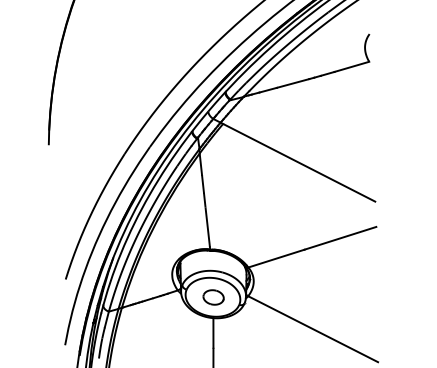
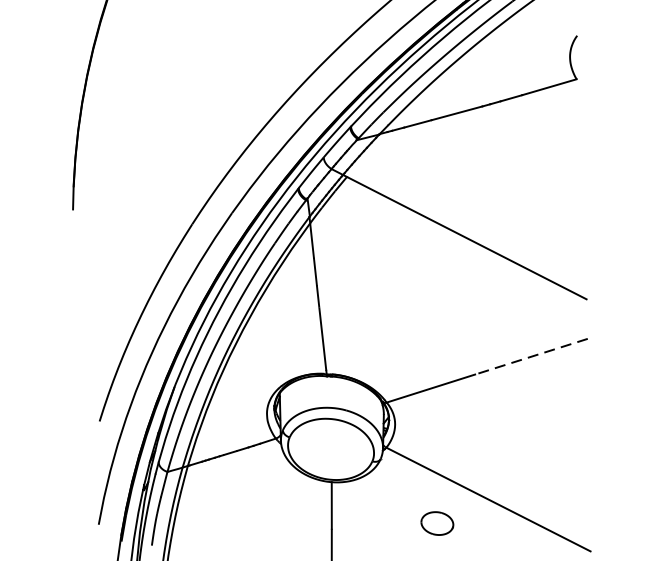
line: (340, 238) -> (531, 356), solid -> dashed
part: (213, 297) -> (437, 523), moved

